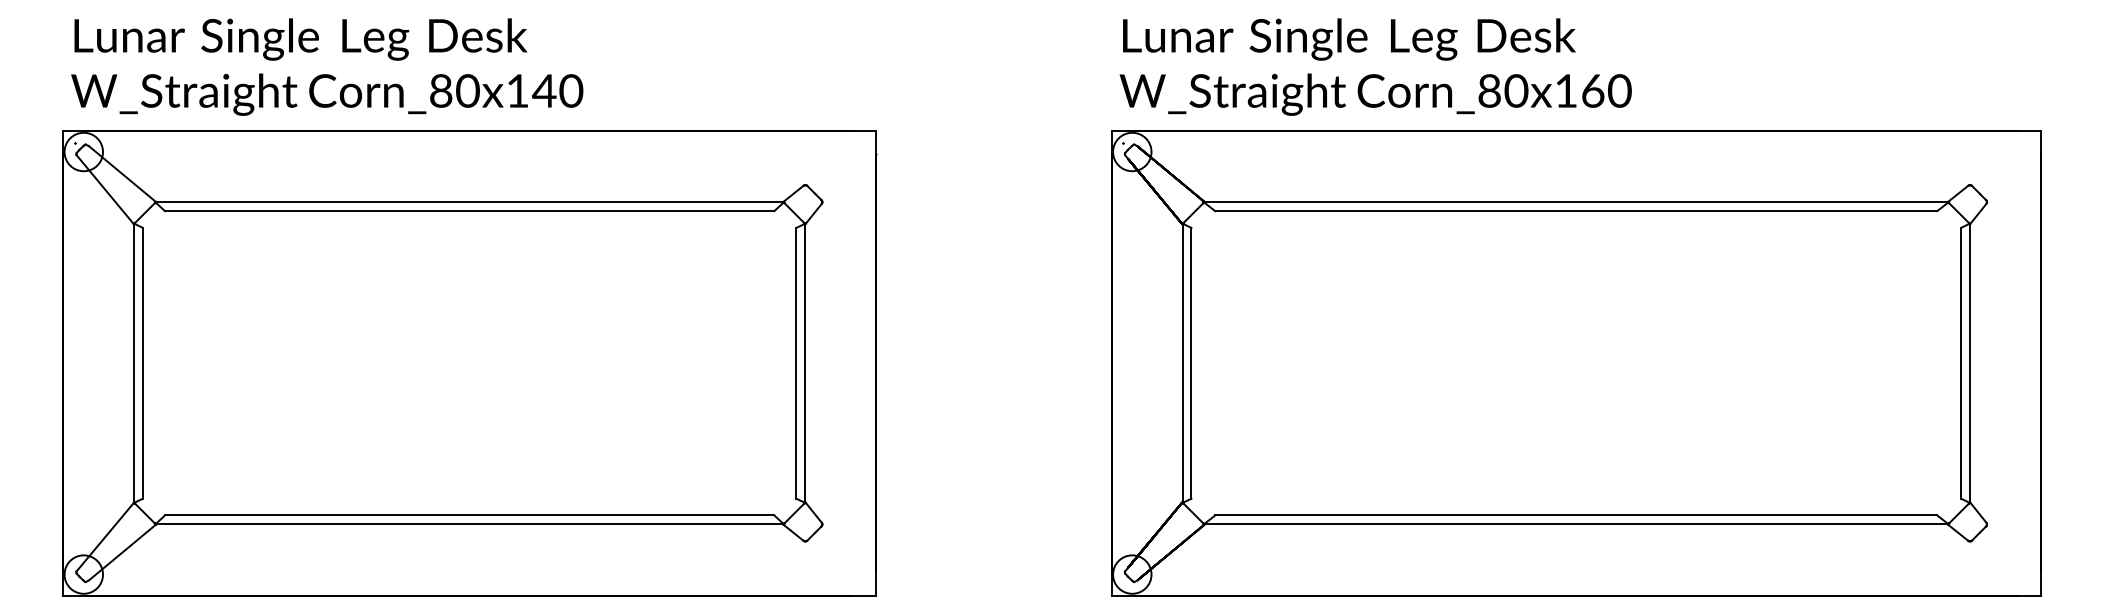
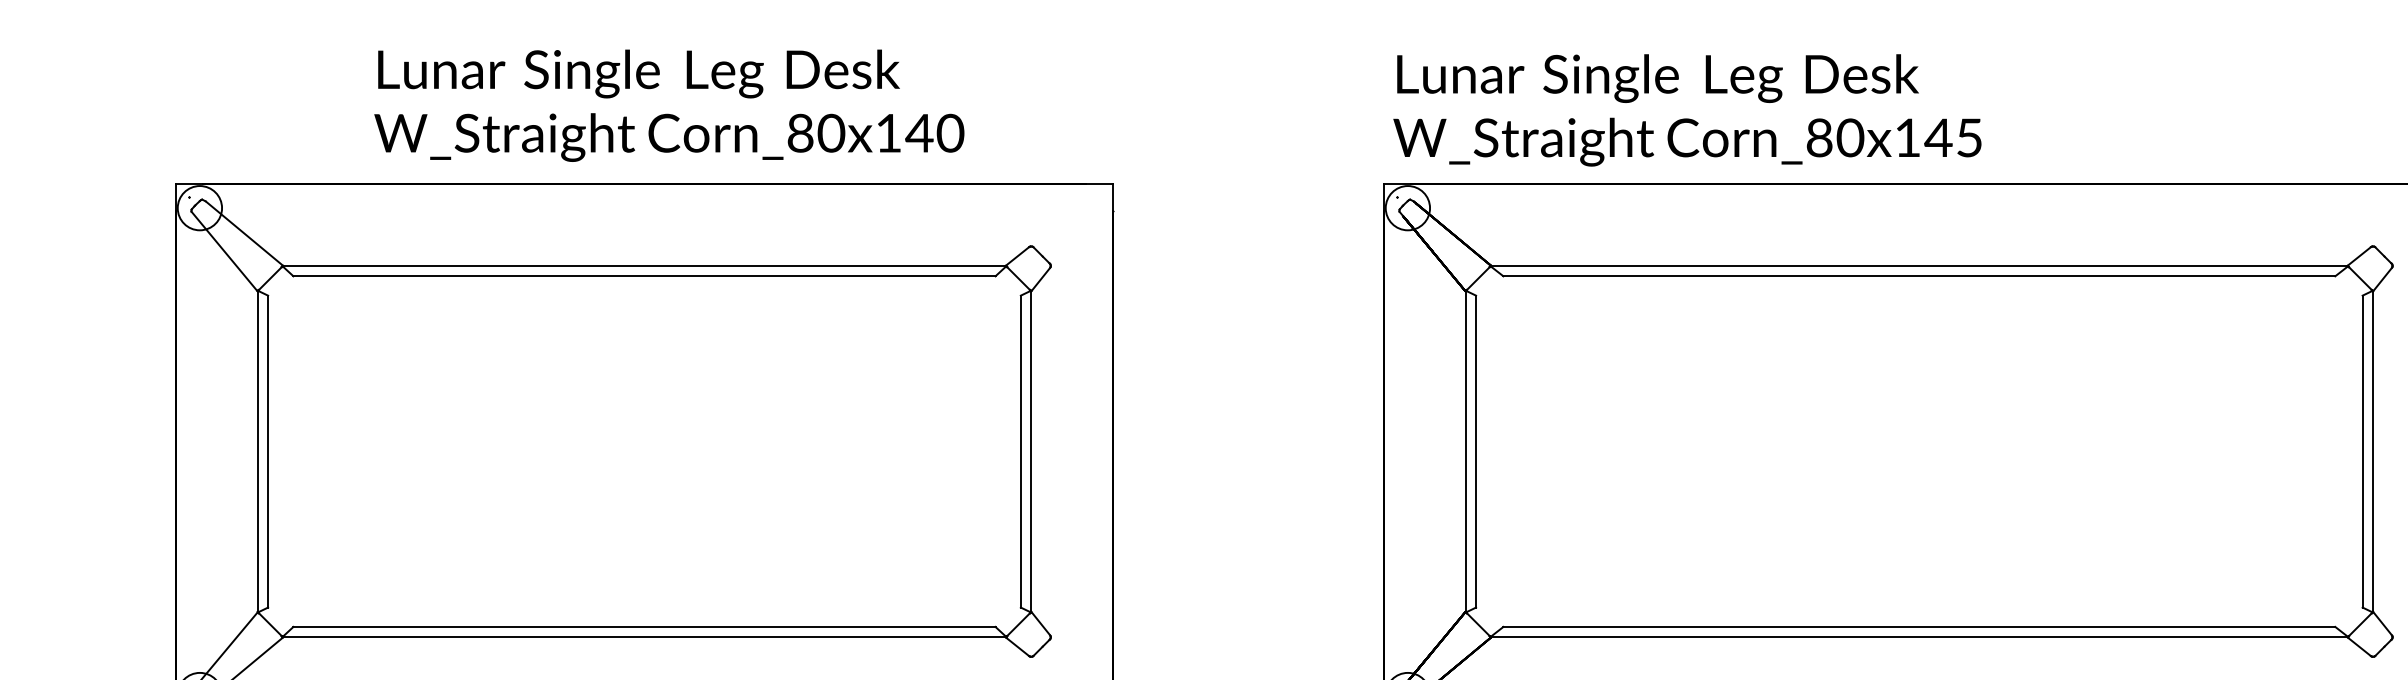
text: (327, 66) -> (669, 105), moved
text: (1605, 90) -> (1953, 137), Corn_80x160 -> Corn_80x145

